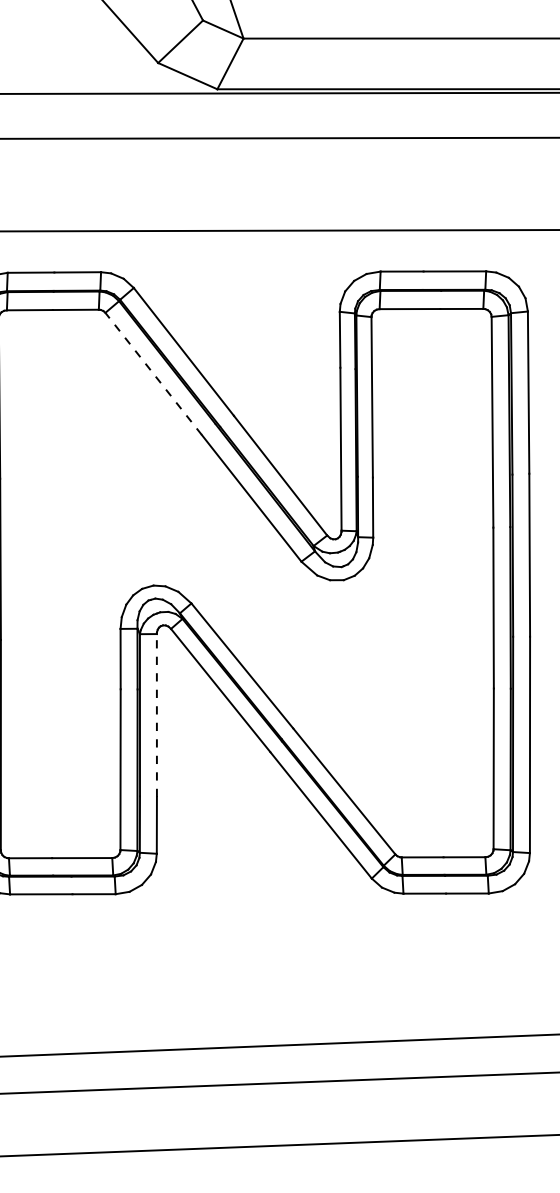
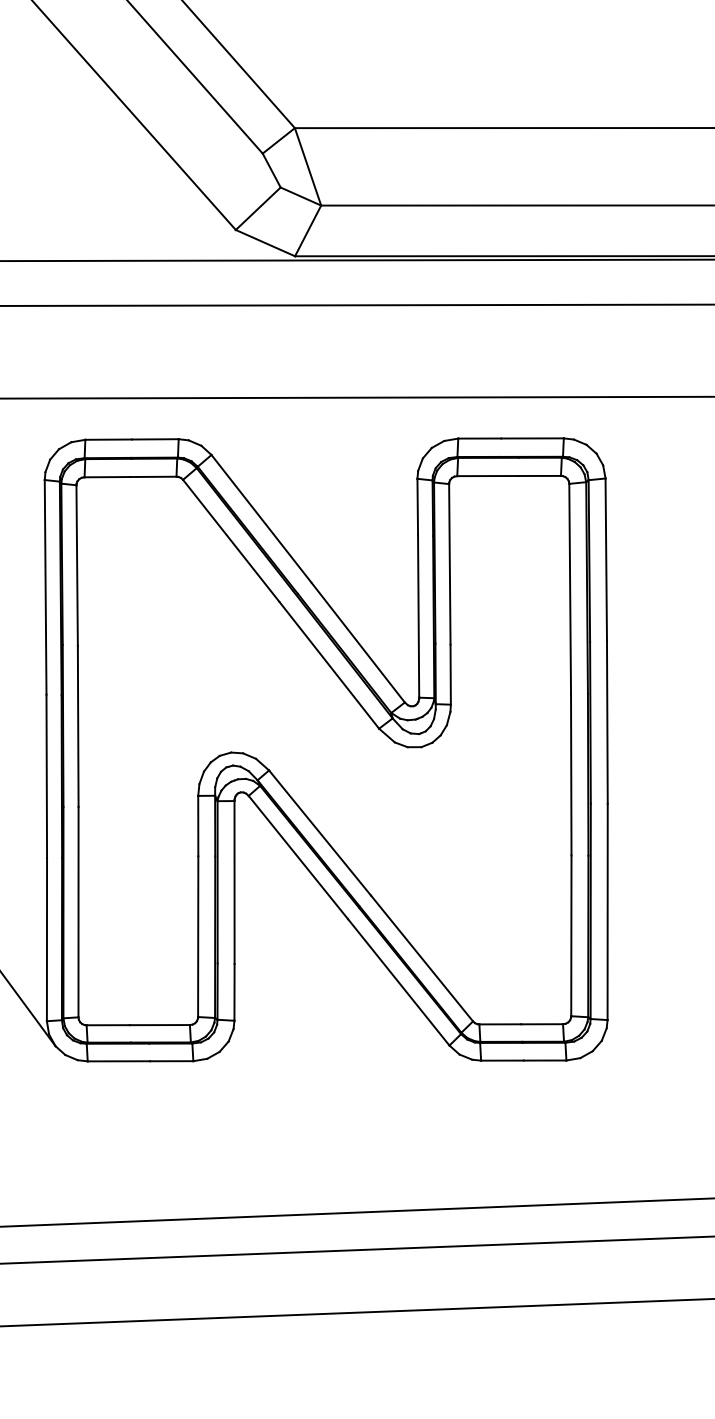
line: (153, 373) -> (231, 540), dashed -> solid
line: (156, 715) -> (234, 882), dashed -> solid

